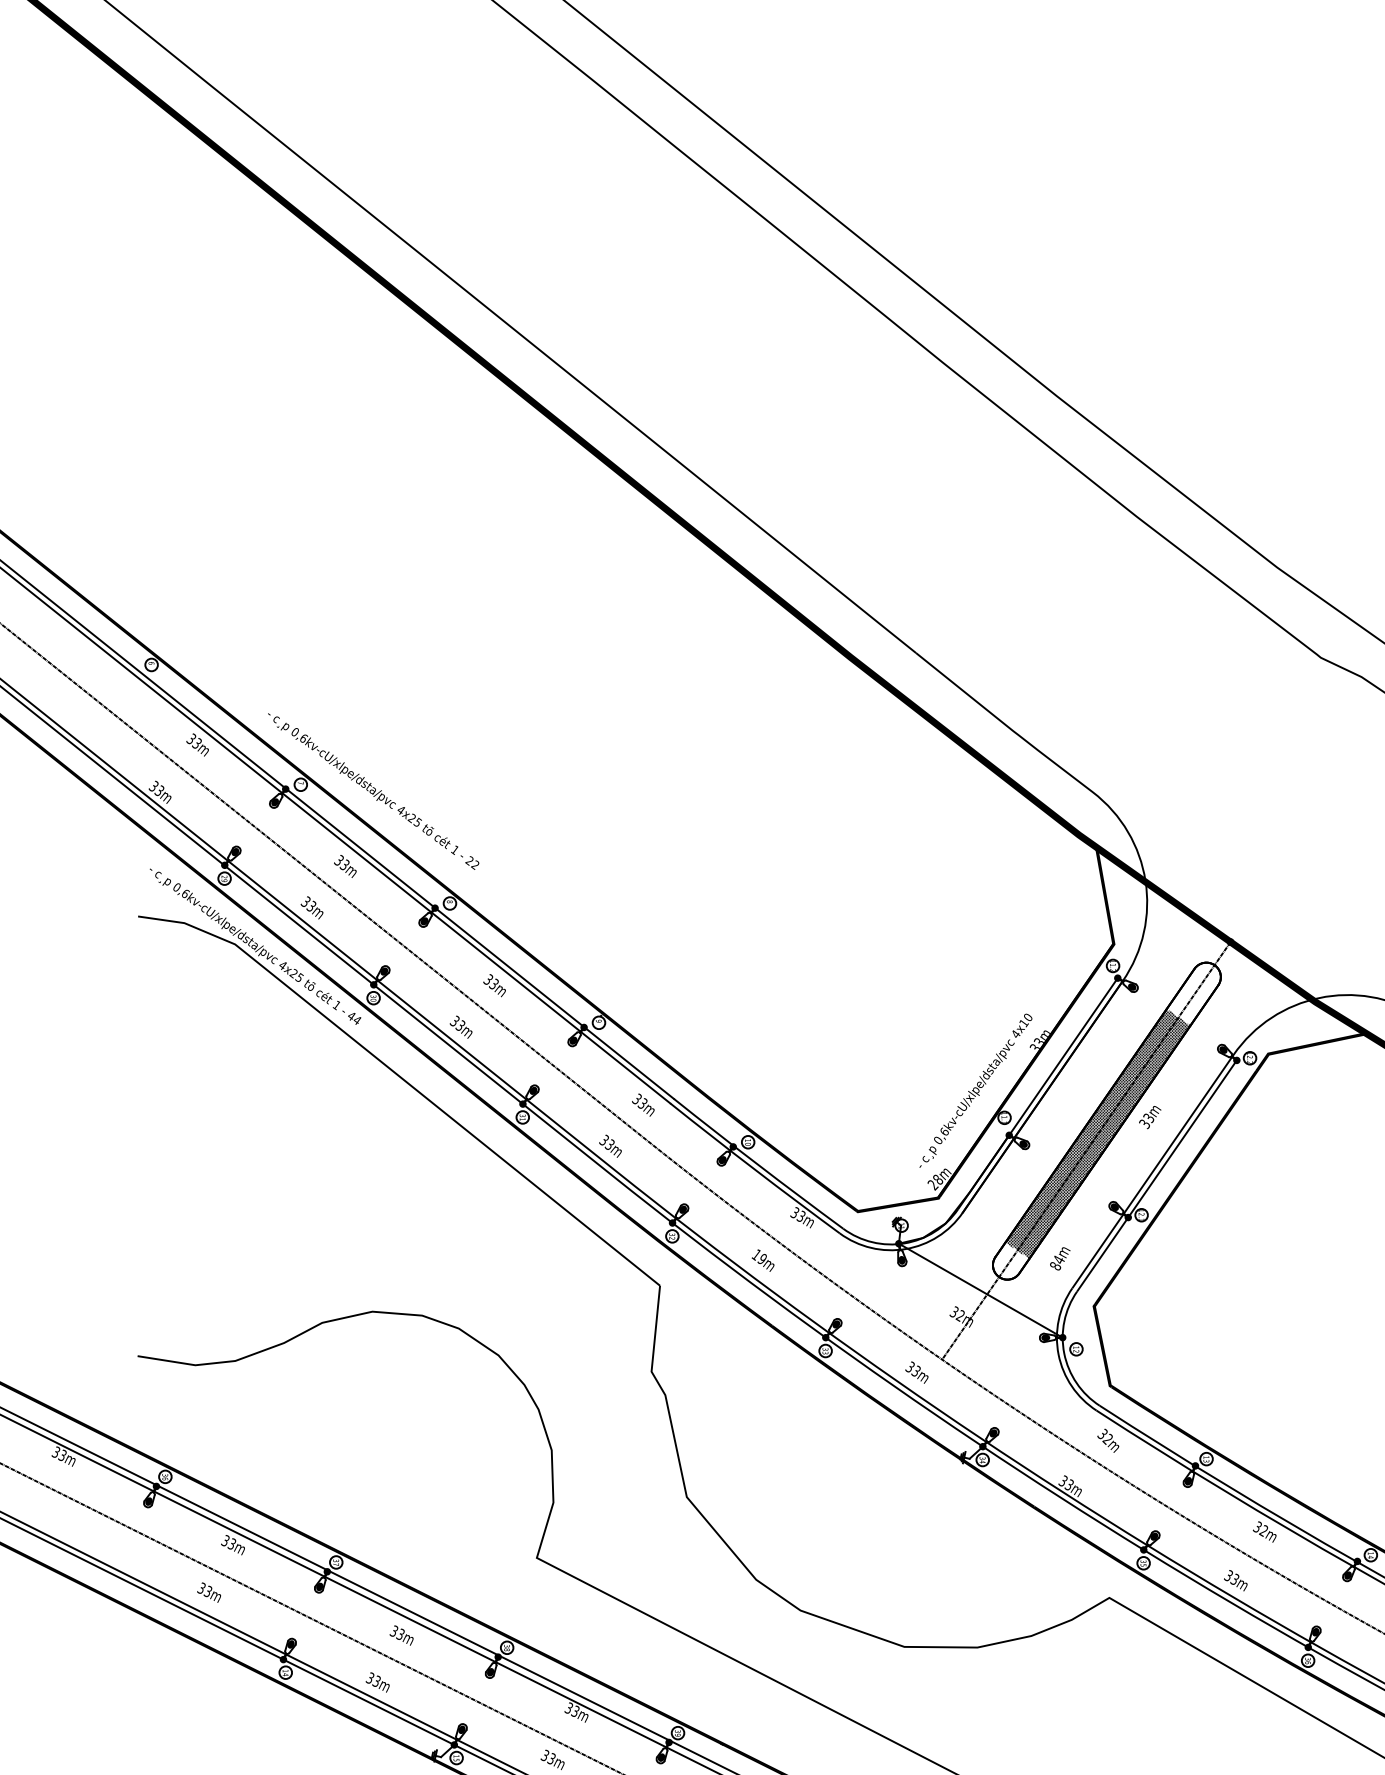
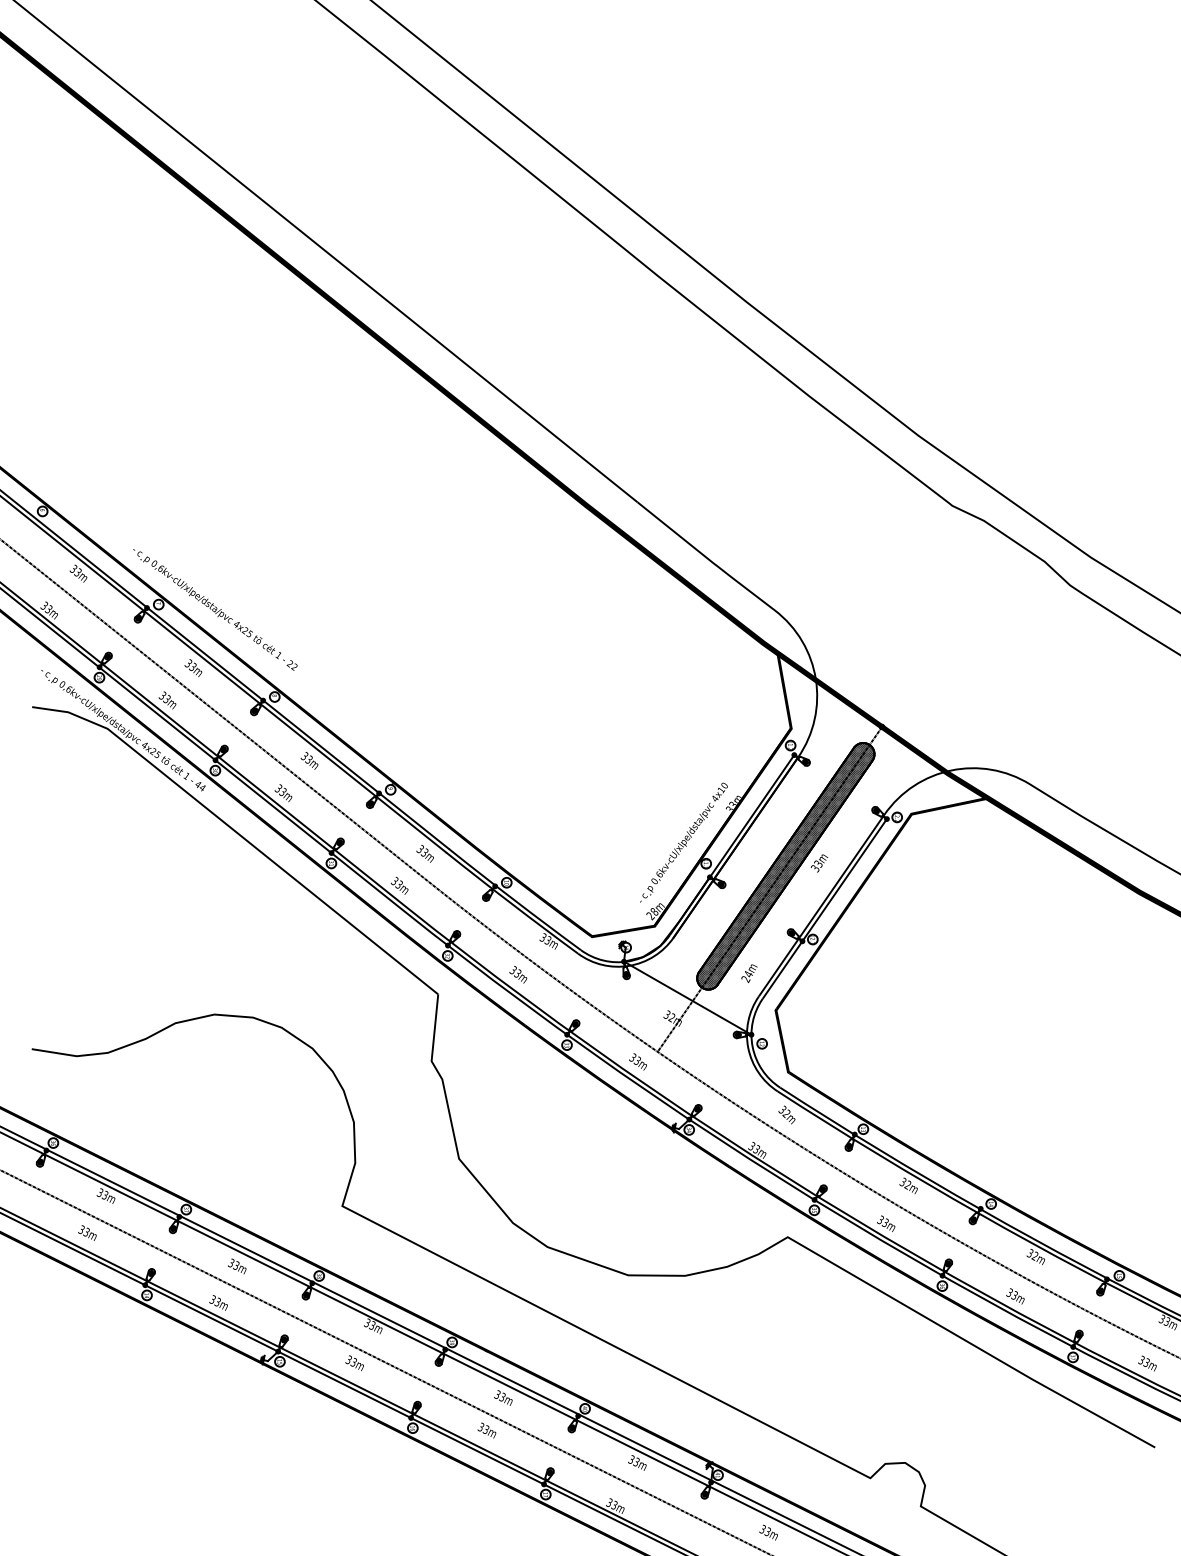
hatch: (1193, 994) -> (853, 767), added
text: (759, 1256) -> (515, 971), 19m -> 33m
hatch: (1010, 1260) -> (710, 974), added
text: (1055, 1266) -> (745, 979), 84m -> 24m

